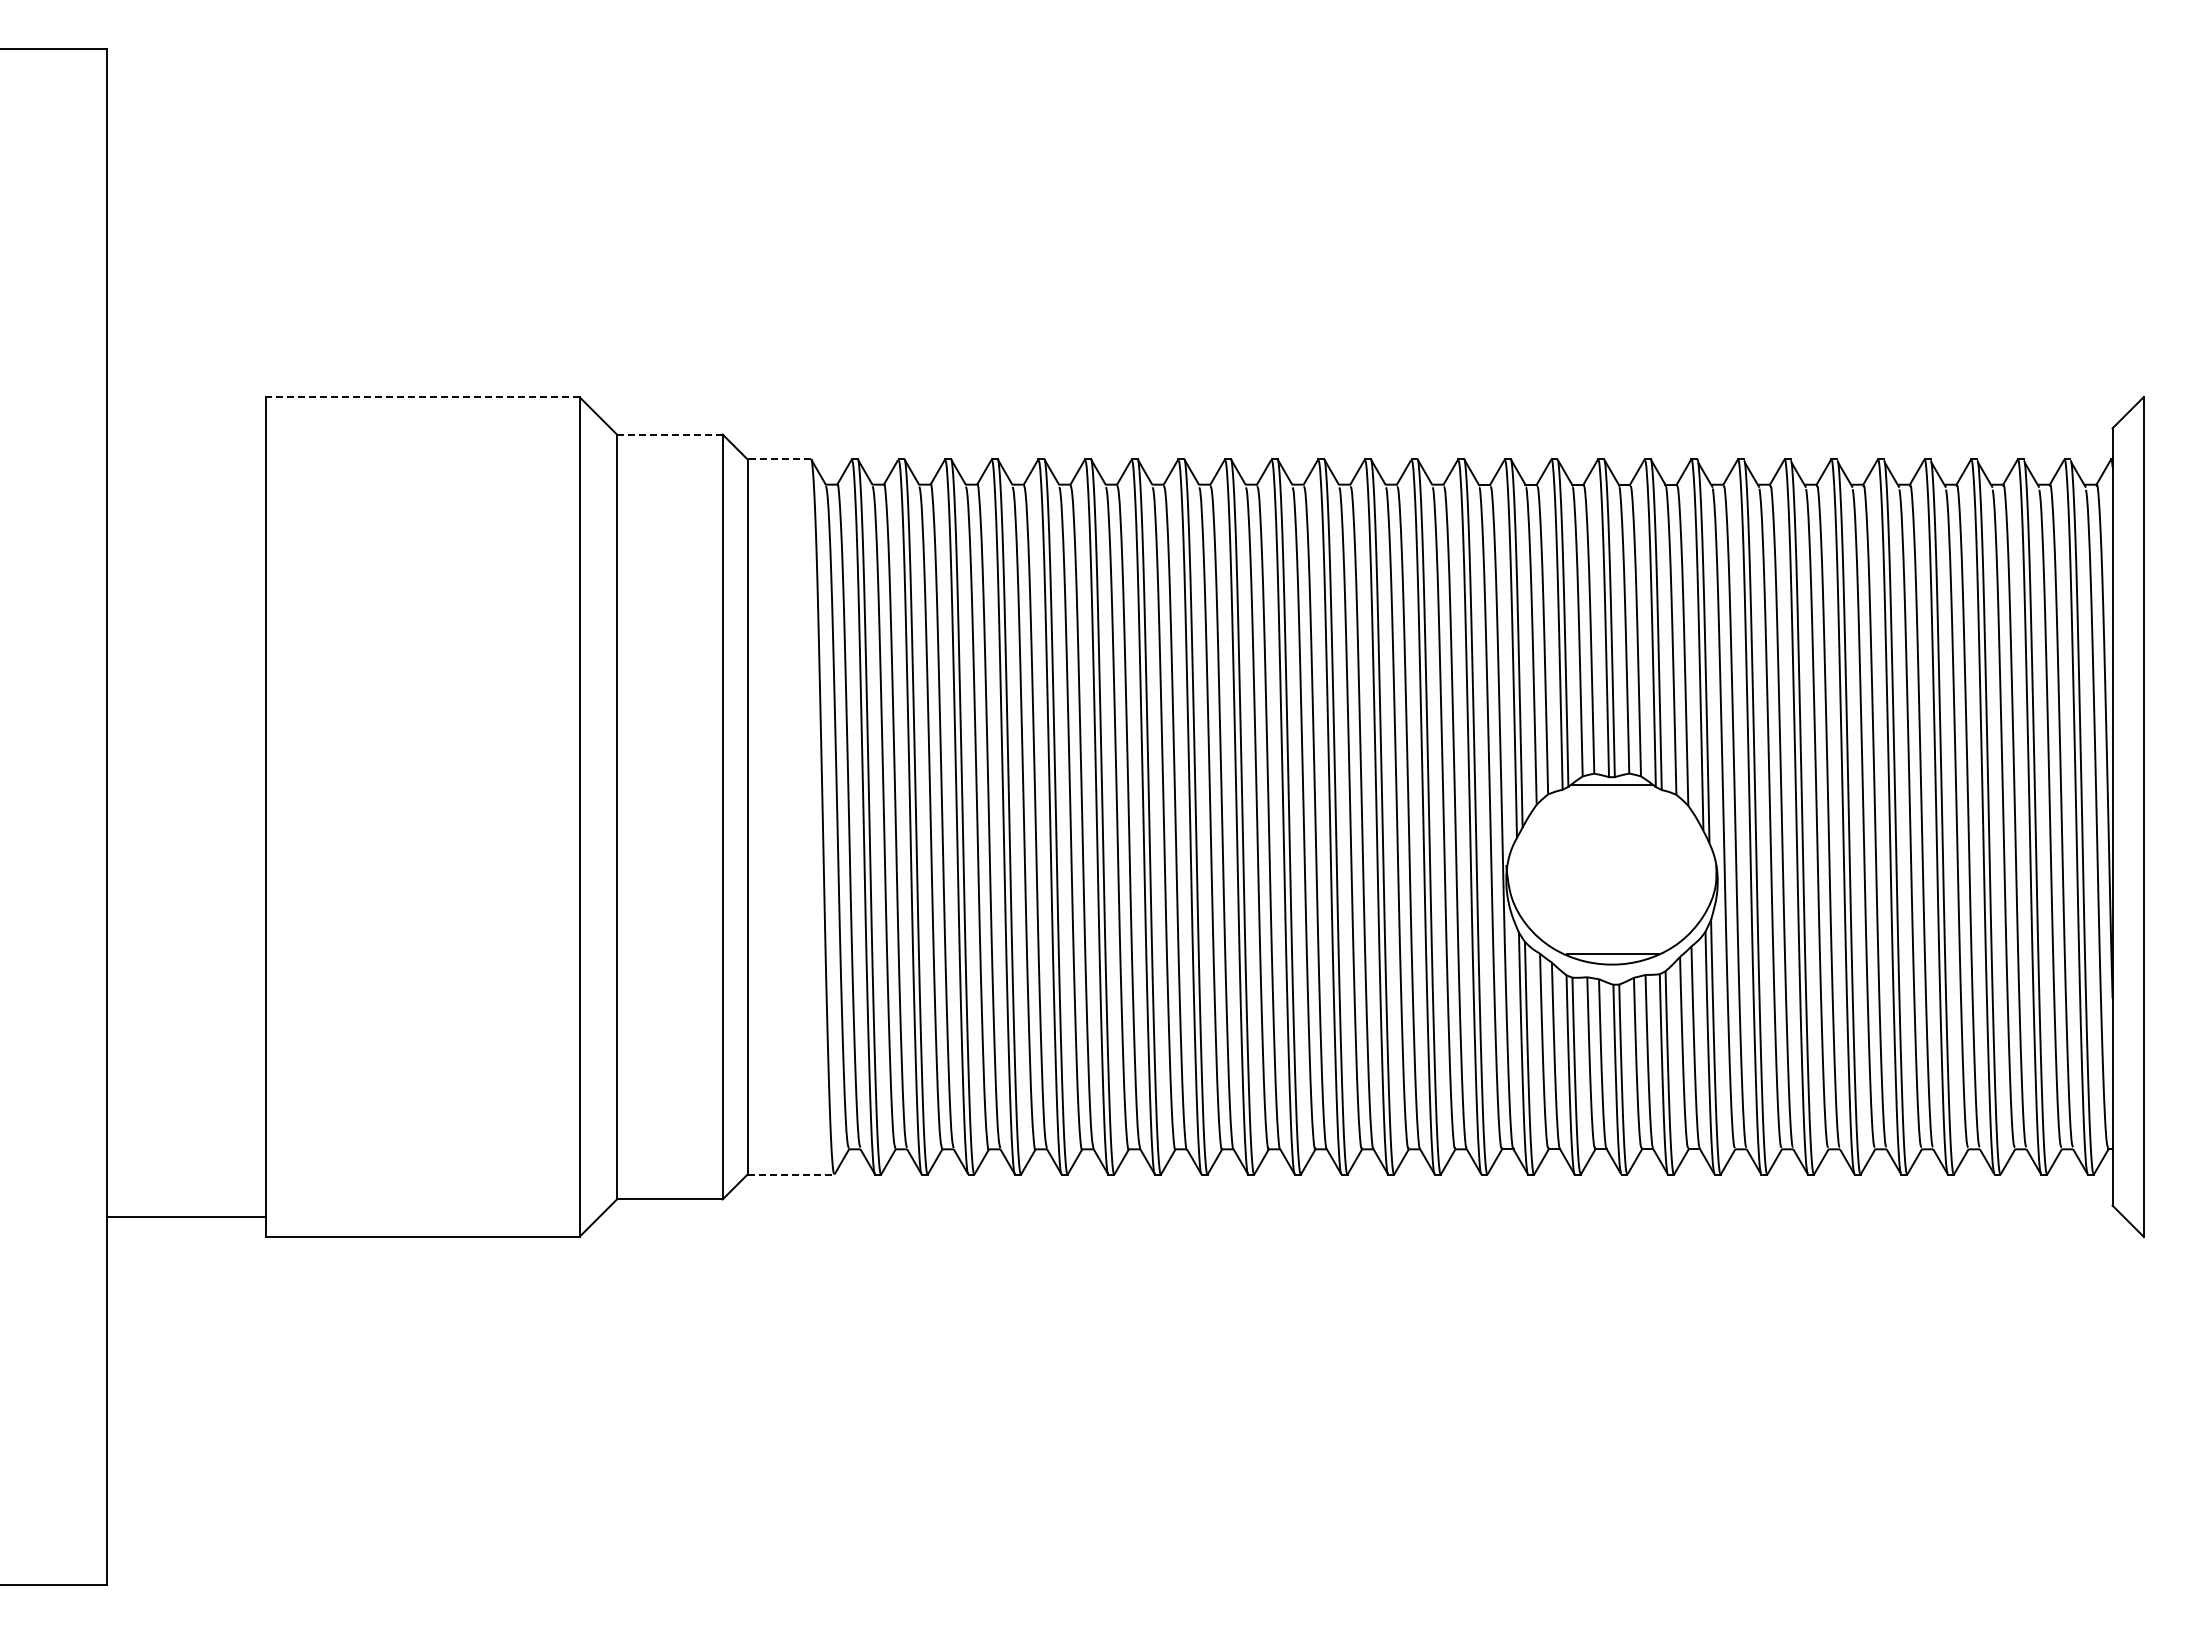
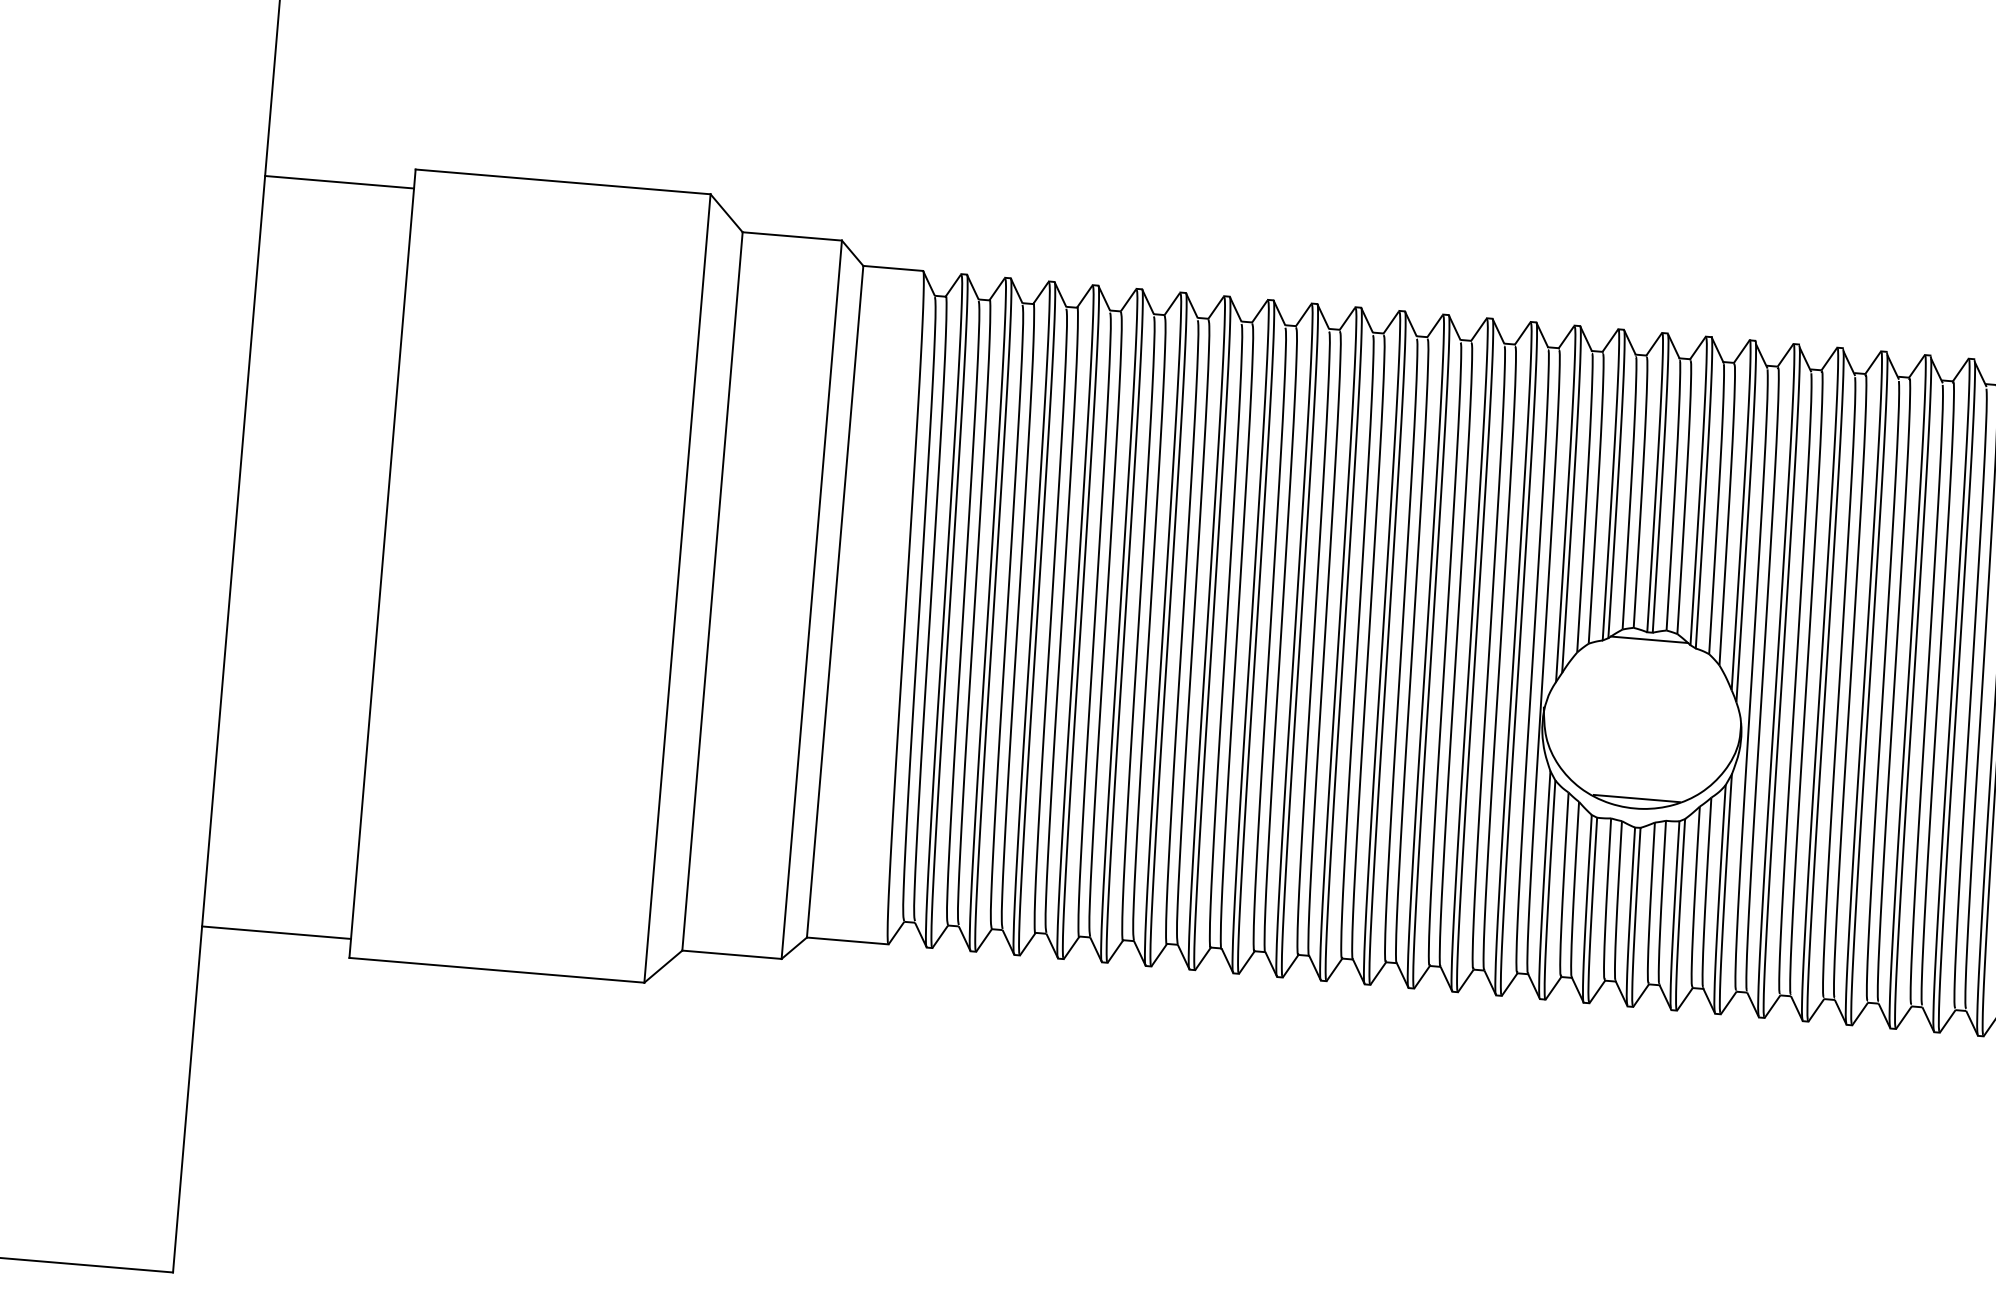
line: (422, 397) -> (562, 182), dashed -> solid
line: (186, 417) -> (339, 182), added
line: (669, 434) -> (792, 236), dashed -> solid
line: (779, 459) -> (893, 268), dashed -> solid
line: (791, 1174) -> (848, 940), dashed -> solid

